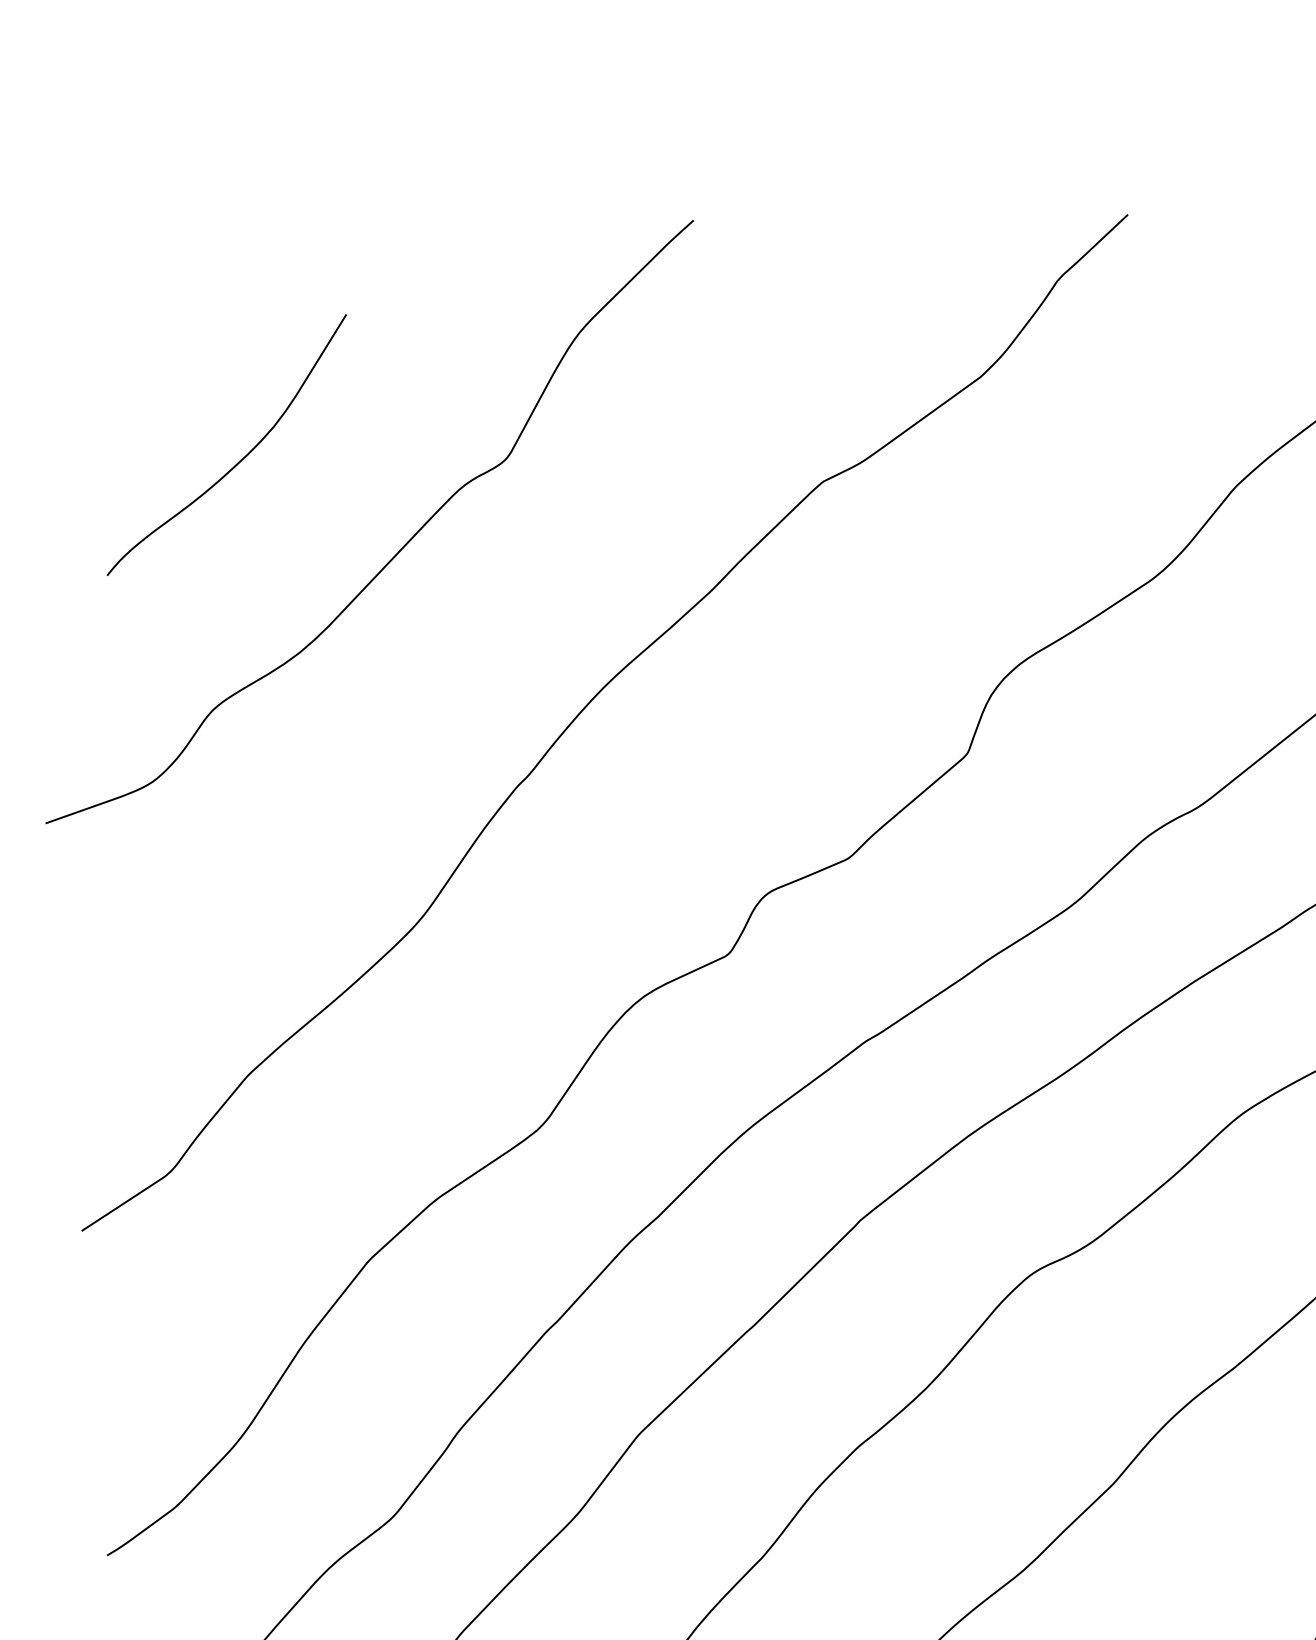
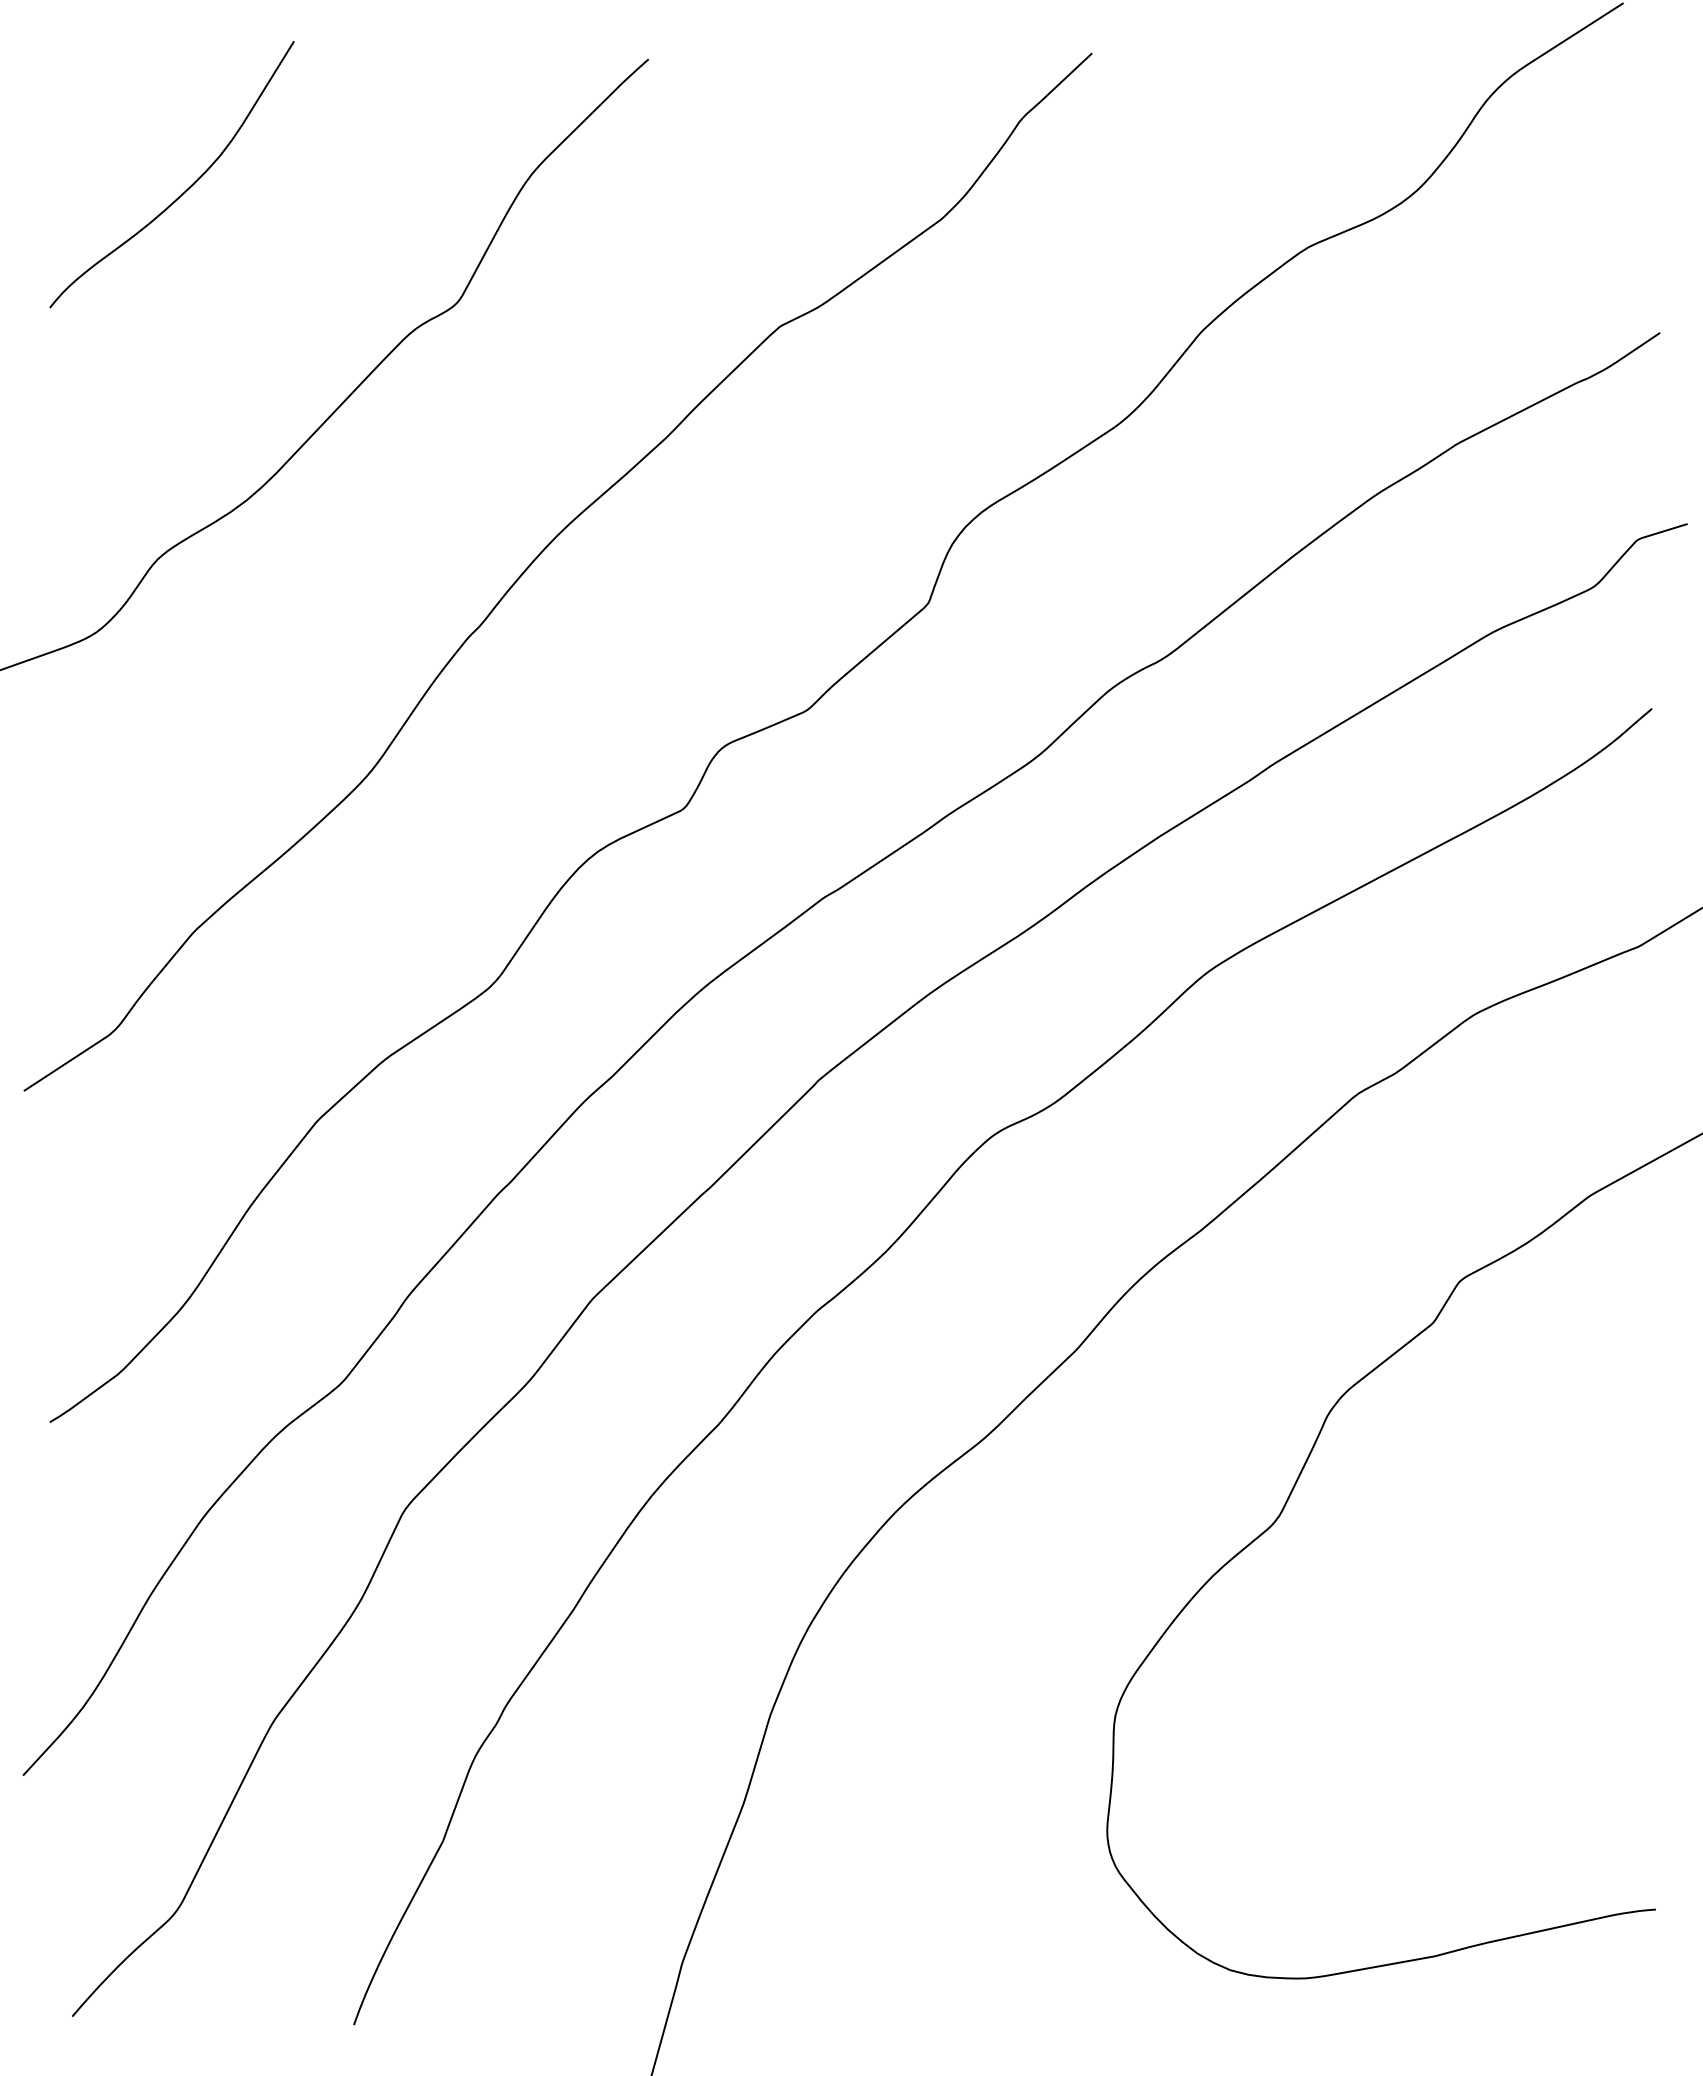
curve: (240, 459) -> (186, 189), moved

